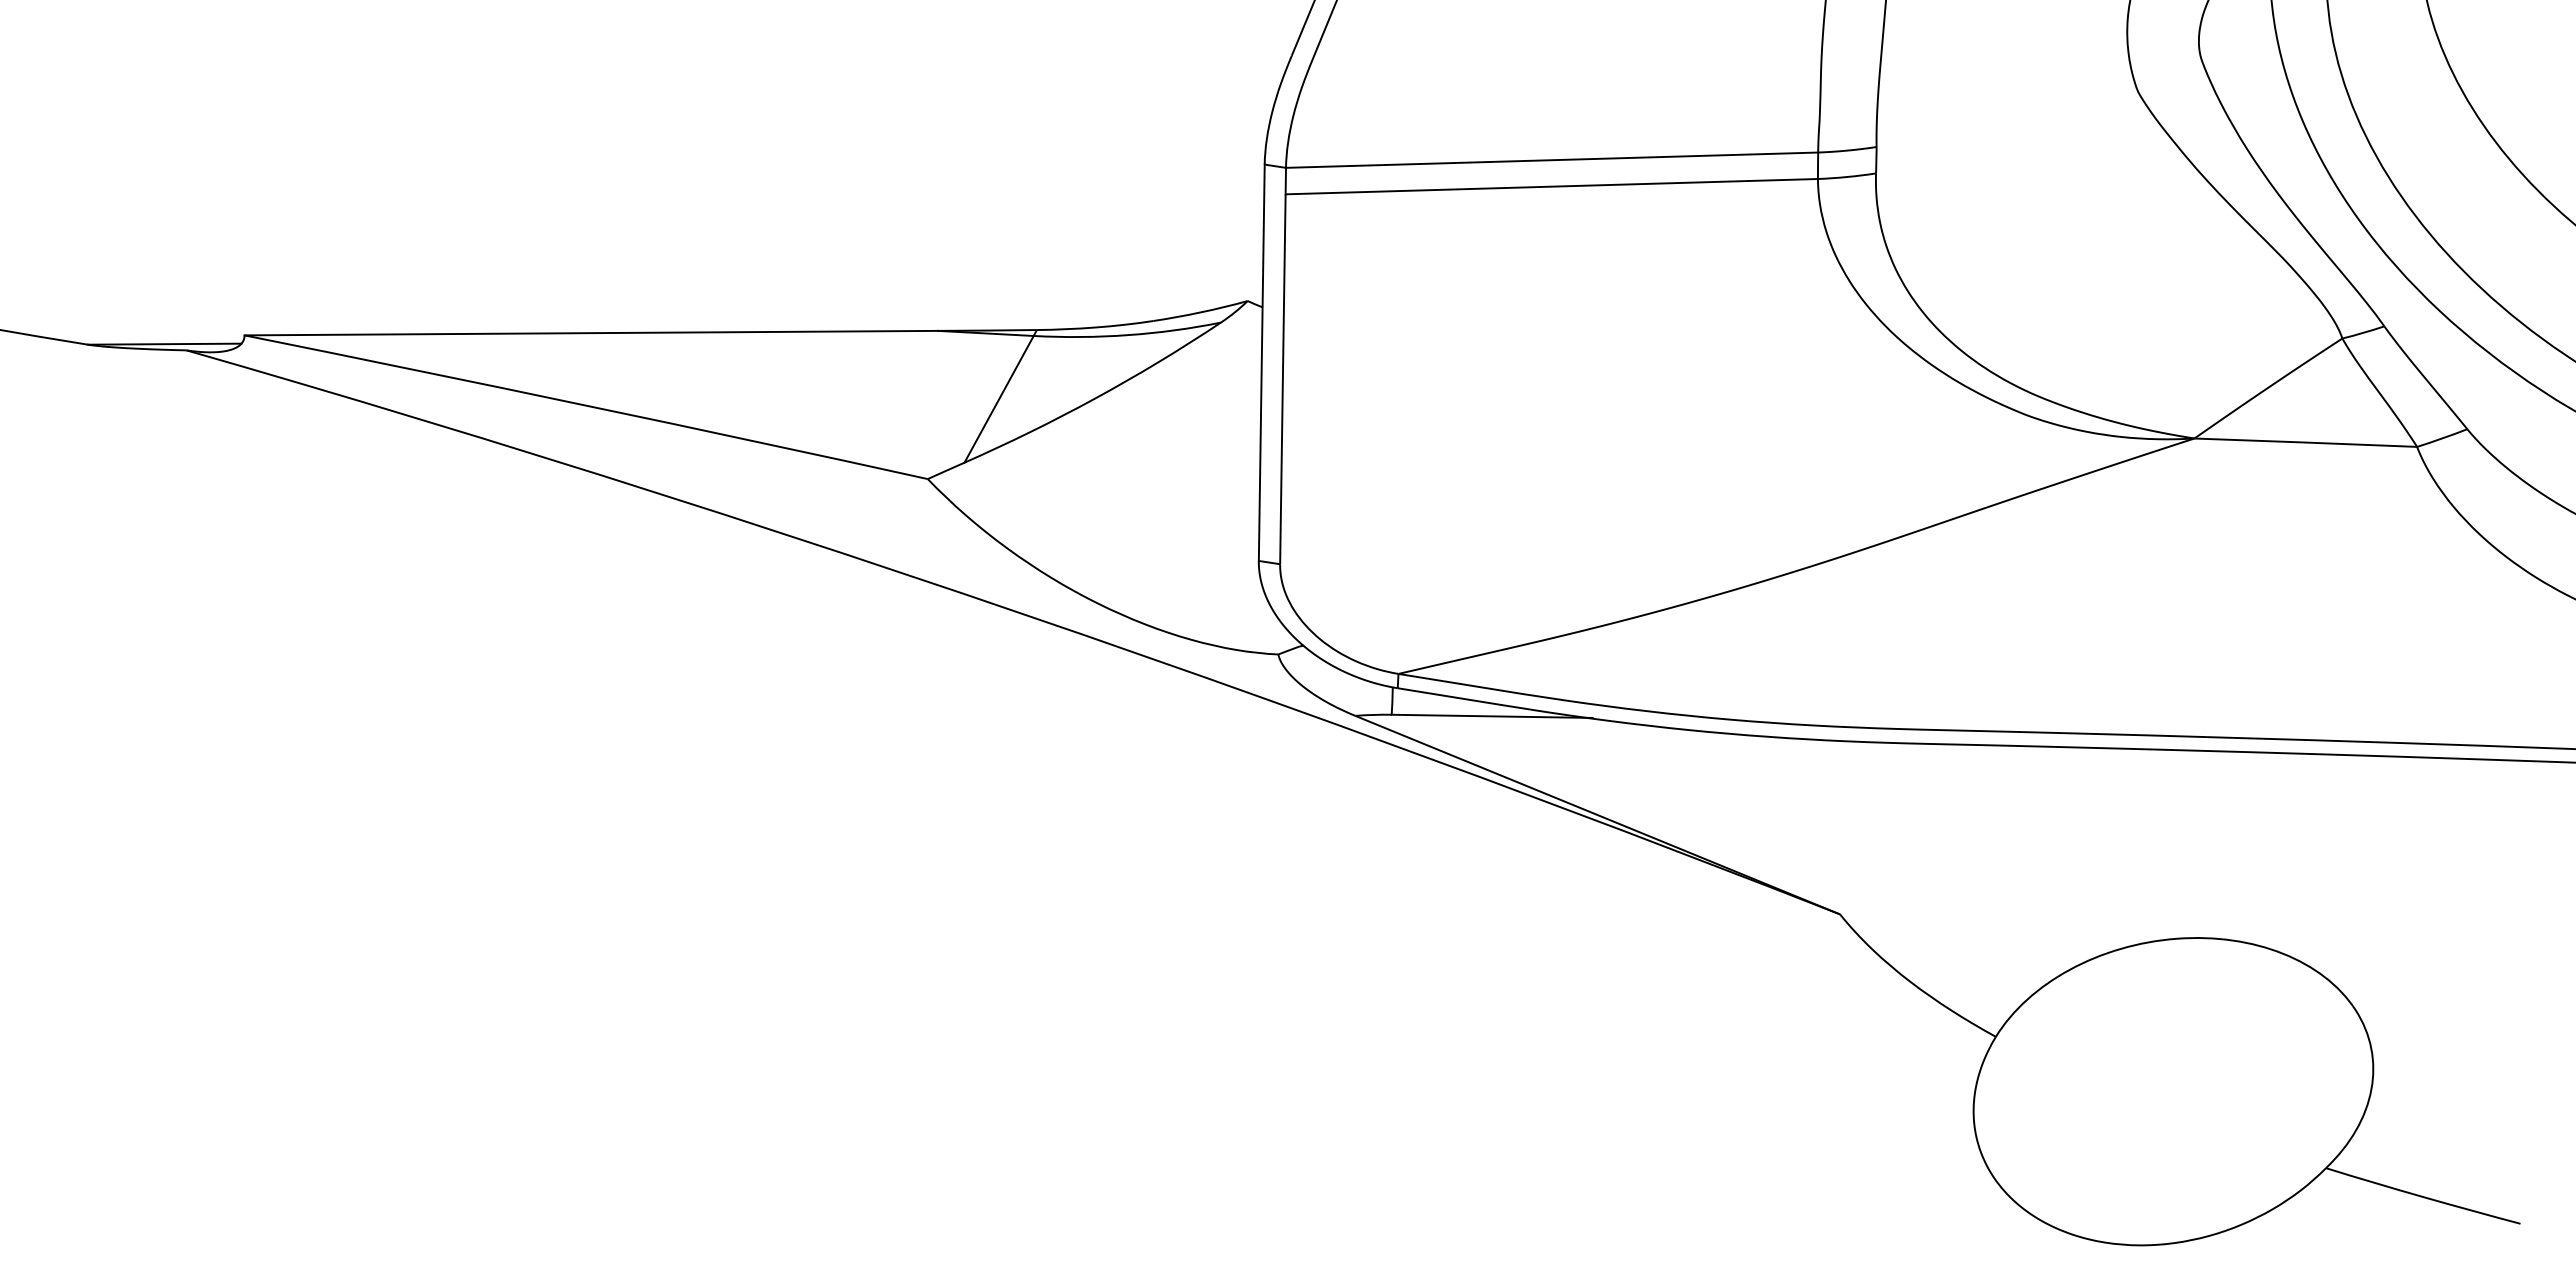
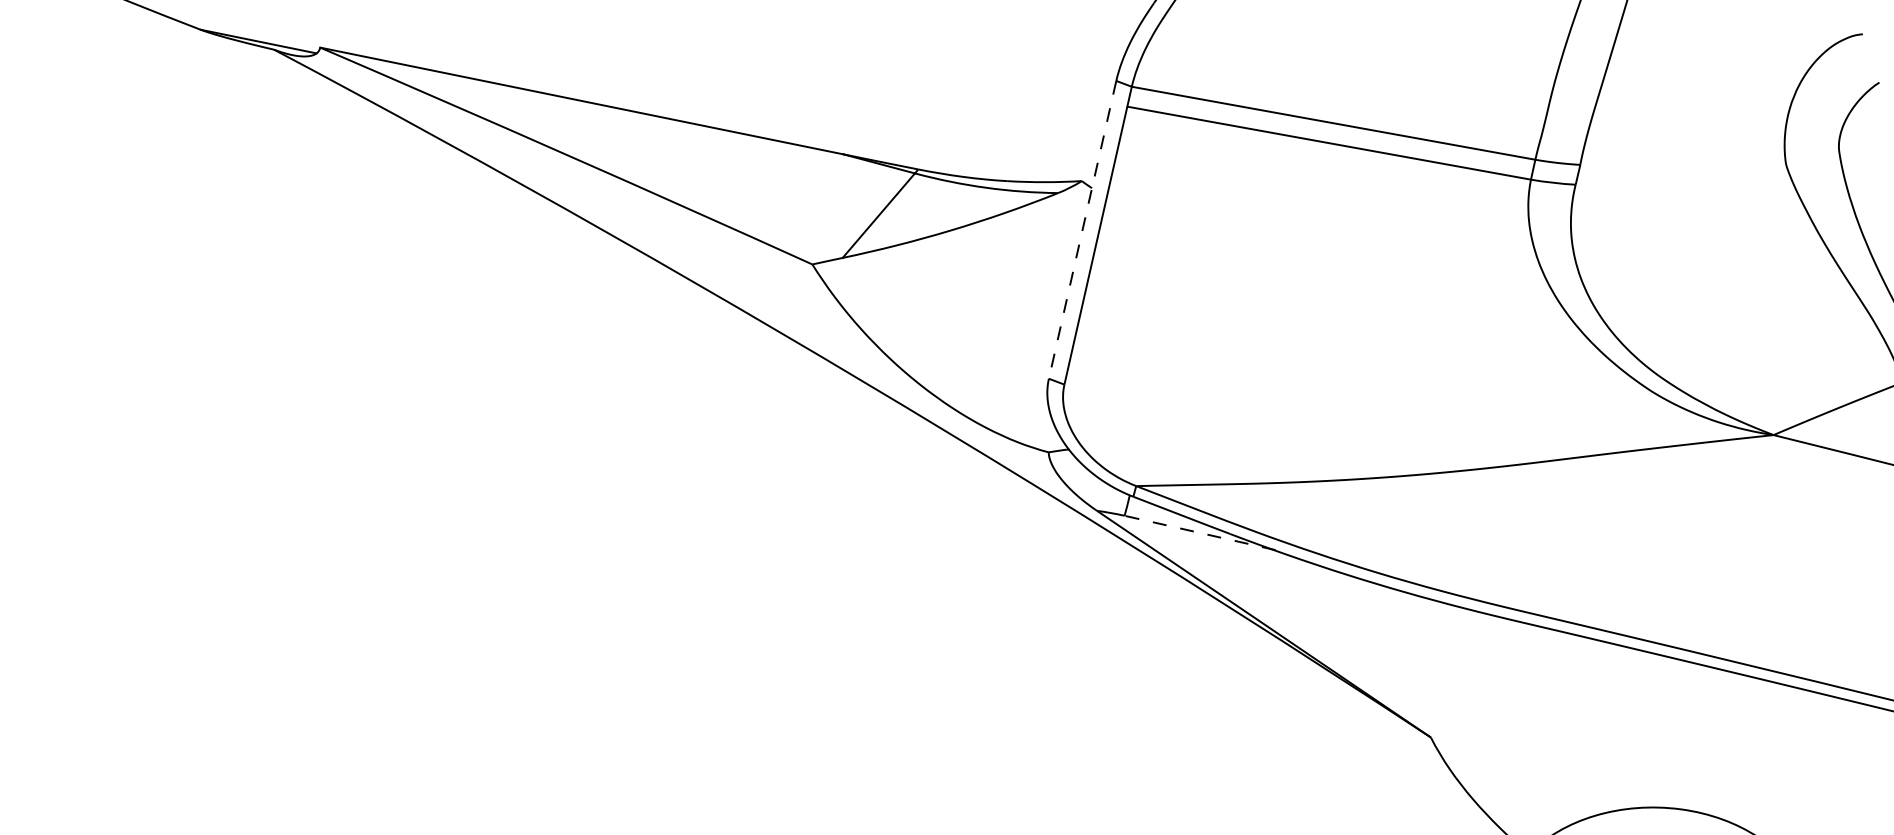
line: (1261, 363) -> (1082, 230), solid -> dashed
line: (1492, 716) -> (1200, 533), solid -> dashed

